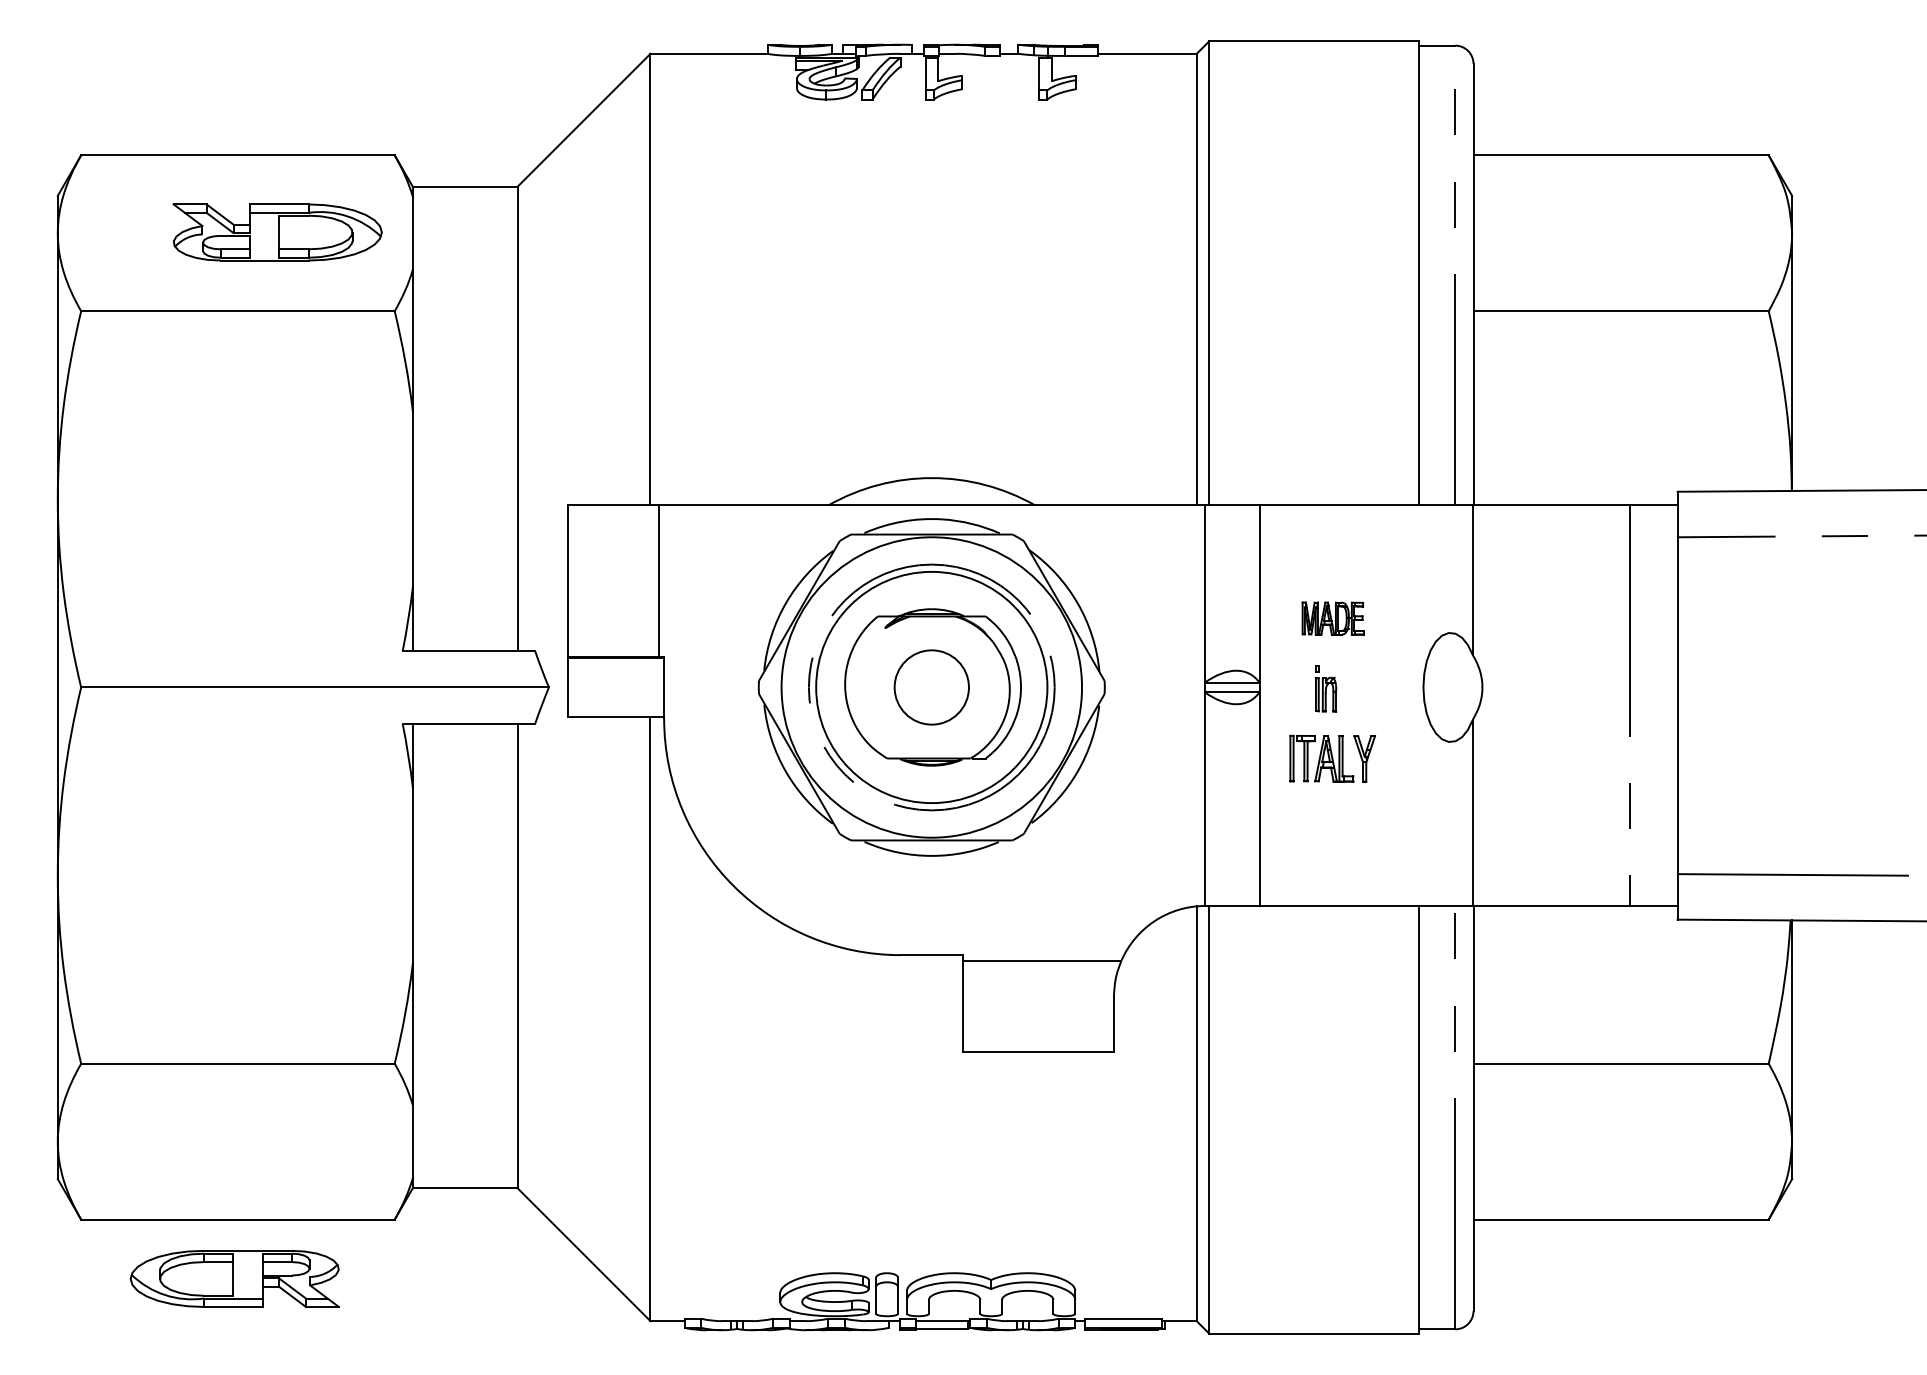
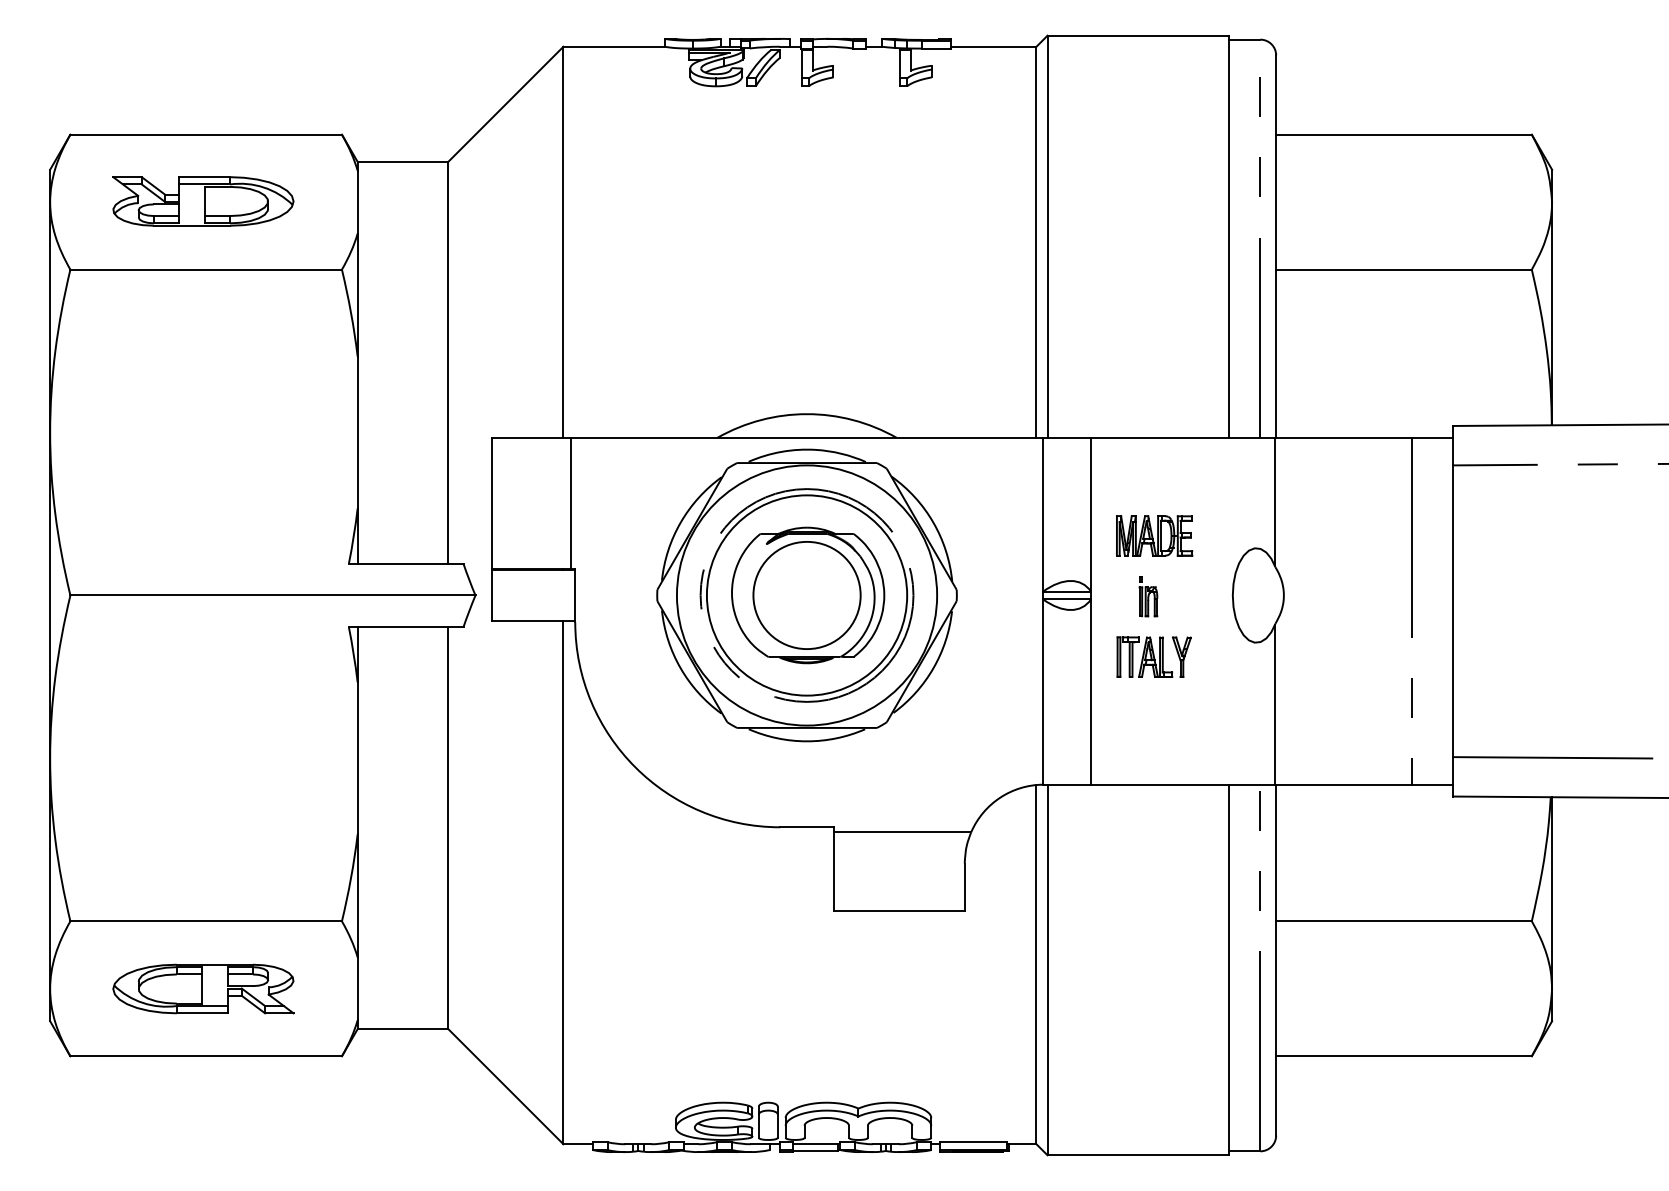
part: (277, 232) -> (203, 201), moved
part: (1332, 618) -> (1154, 535), size x1.43
circle: (931, 687) -> (806, 595), size x1.67
part: (234, 1278) -> (203, 988), moved

